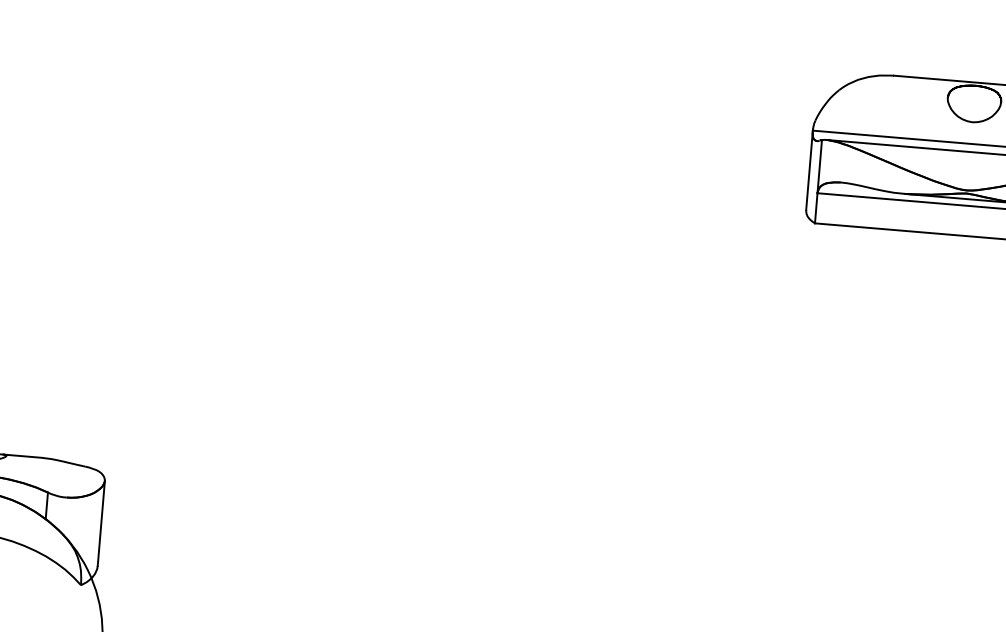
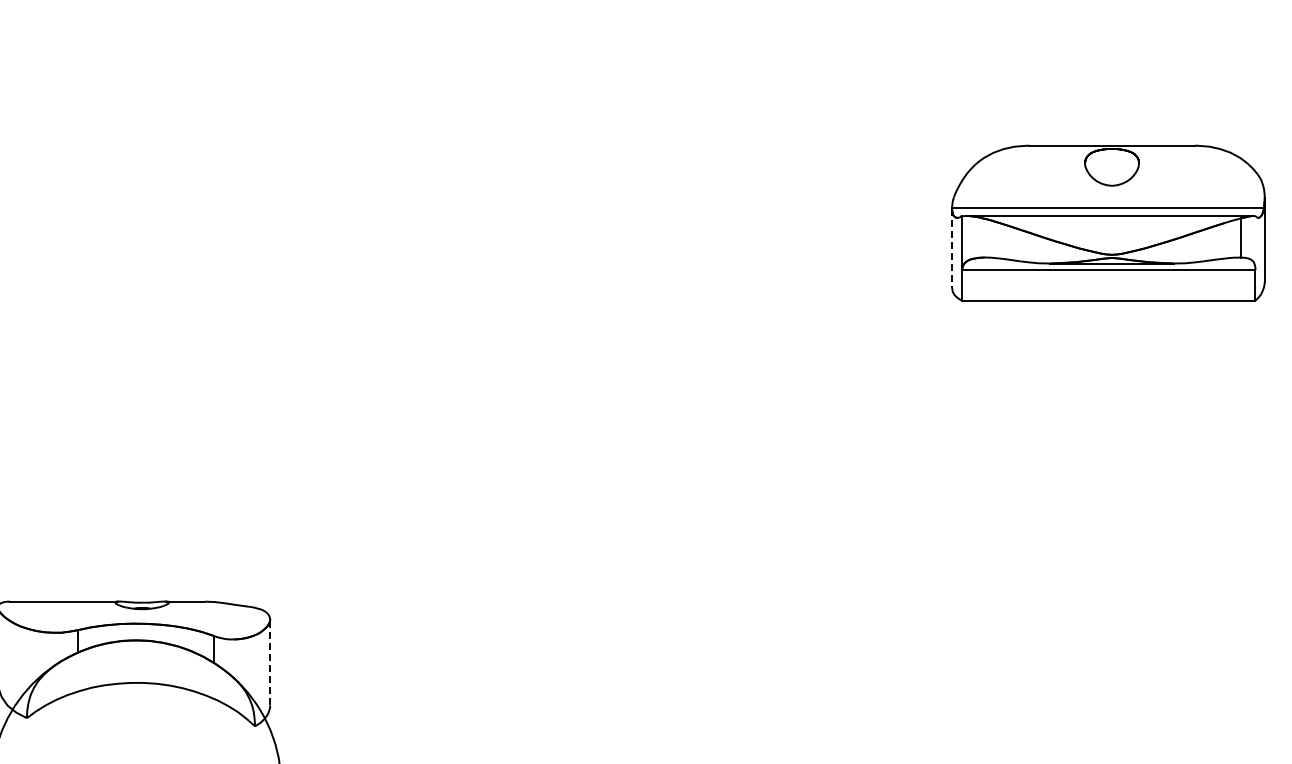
line: (809, 170) -> (952, 248), solid -> dashed
line: (101, 522) -> (270, 661), solid -> dashed

